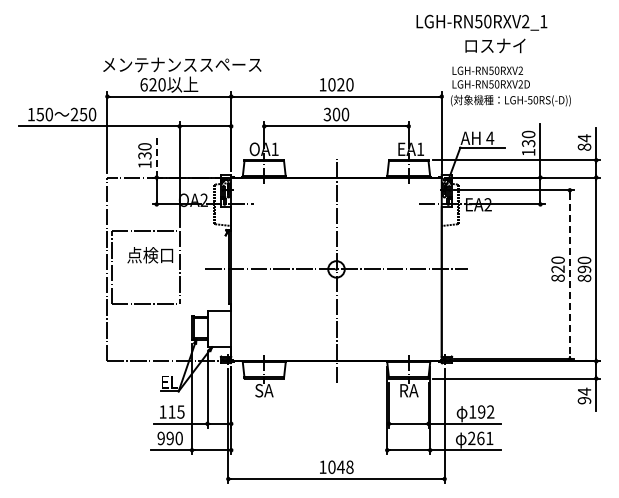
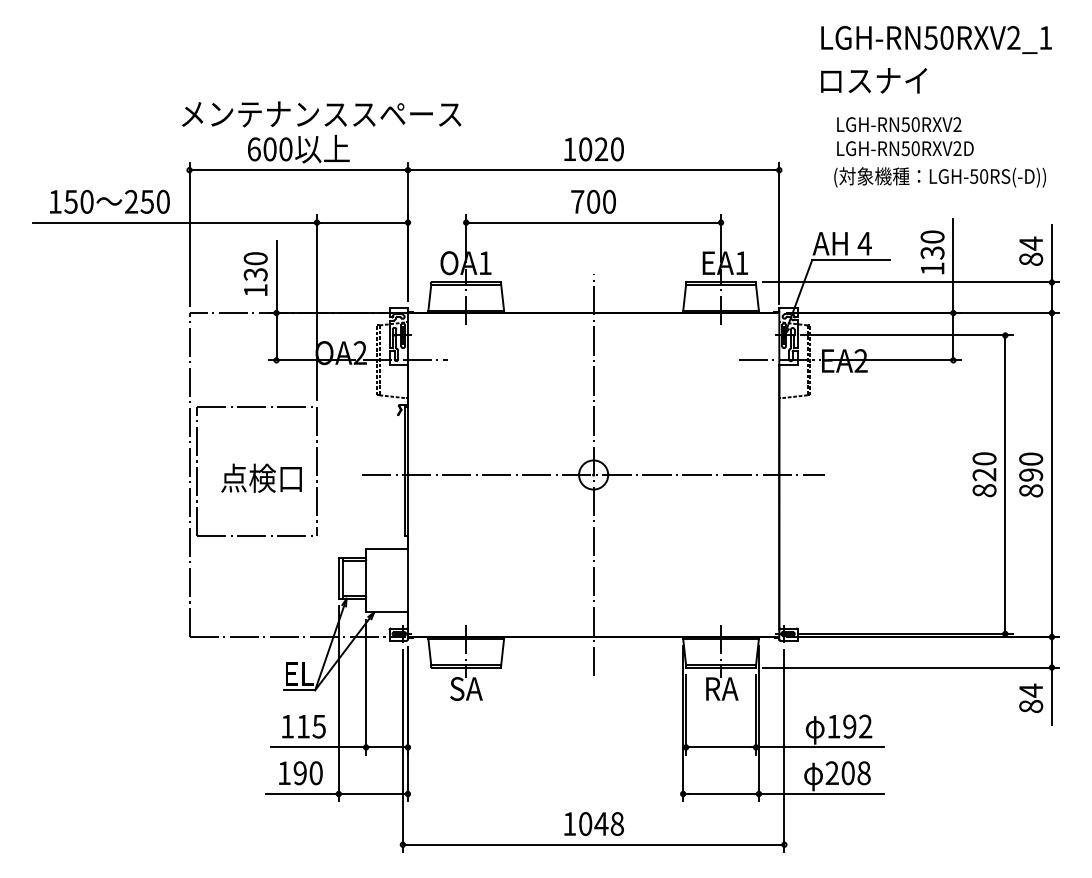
text: (481, 22) -> (935, 39), moved
text: (152, 84) -> (269, 148), 620 -> 600
text: (510, 86) -> (939, 152), moved
text: (327, 114) -> (577, 201), 300 -> 700
line: (156, 157) -> (276, 277), dashed -> solid
text: (150, 255) -> (261, 478), moved
line: (569, 275) -> (1004, 485), dashed -> solid
text: (584, 400) -> (1031, 706), 94 -> 84
text: (160, 438) -> (283, 773), 990 -> 190
text: (485, 438) -> (856, 773), 261 -> 208

